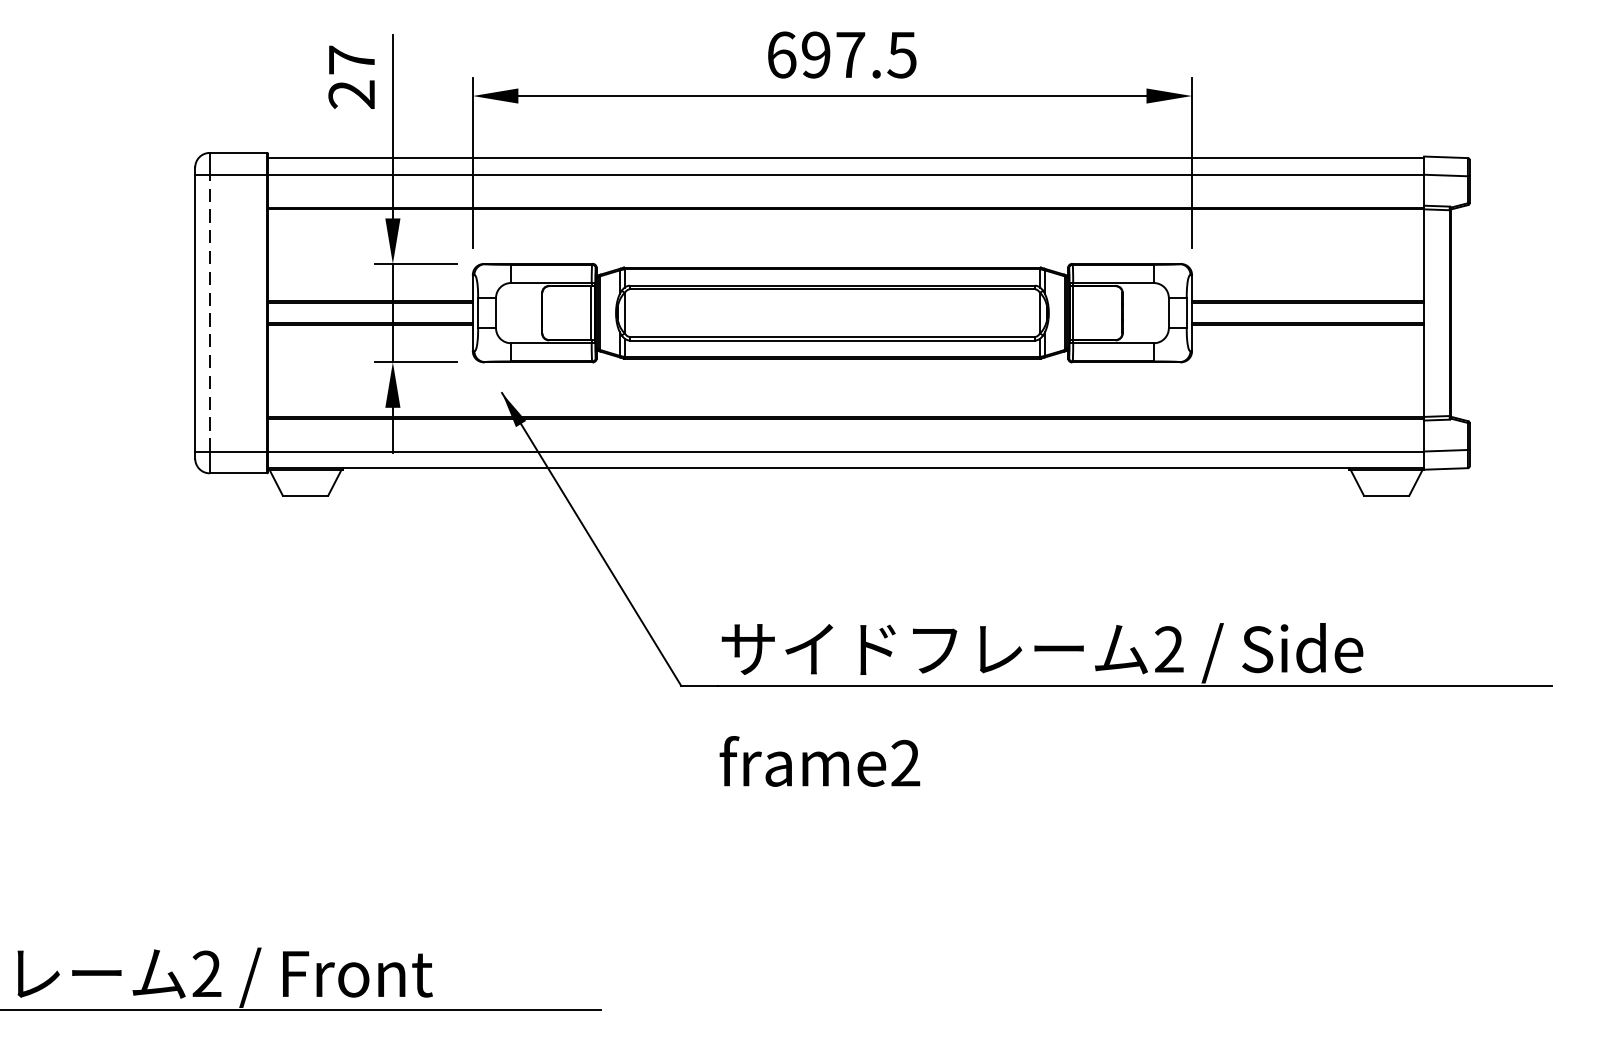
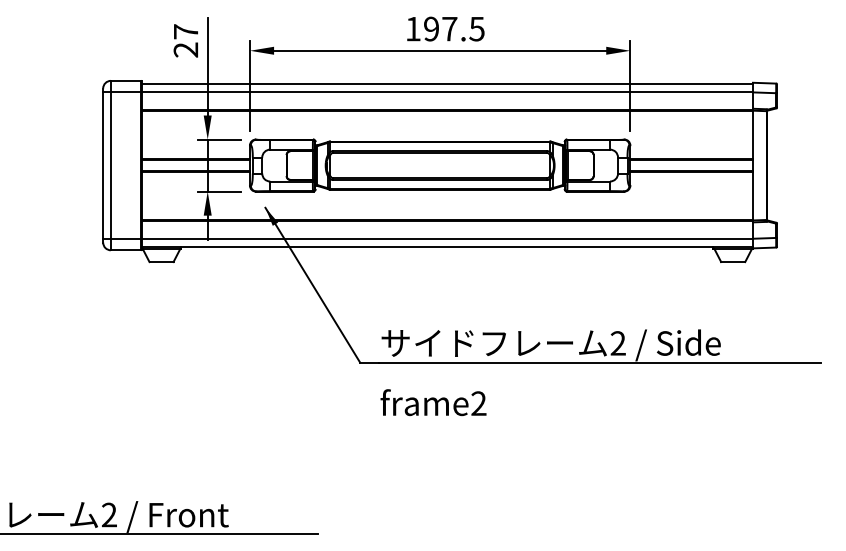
text: (782, 53) -> (413, 28), 697.5 -> 197.5
line: (209, 312) -> (110, 165), dashed -> solid

